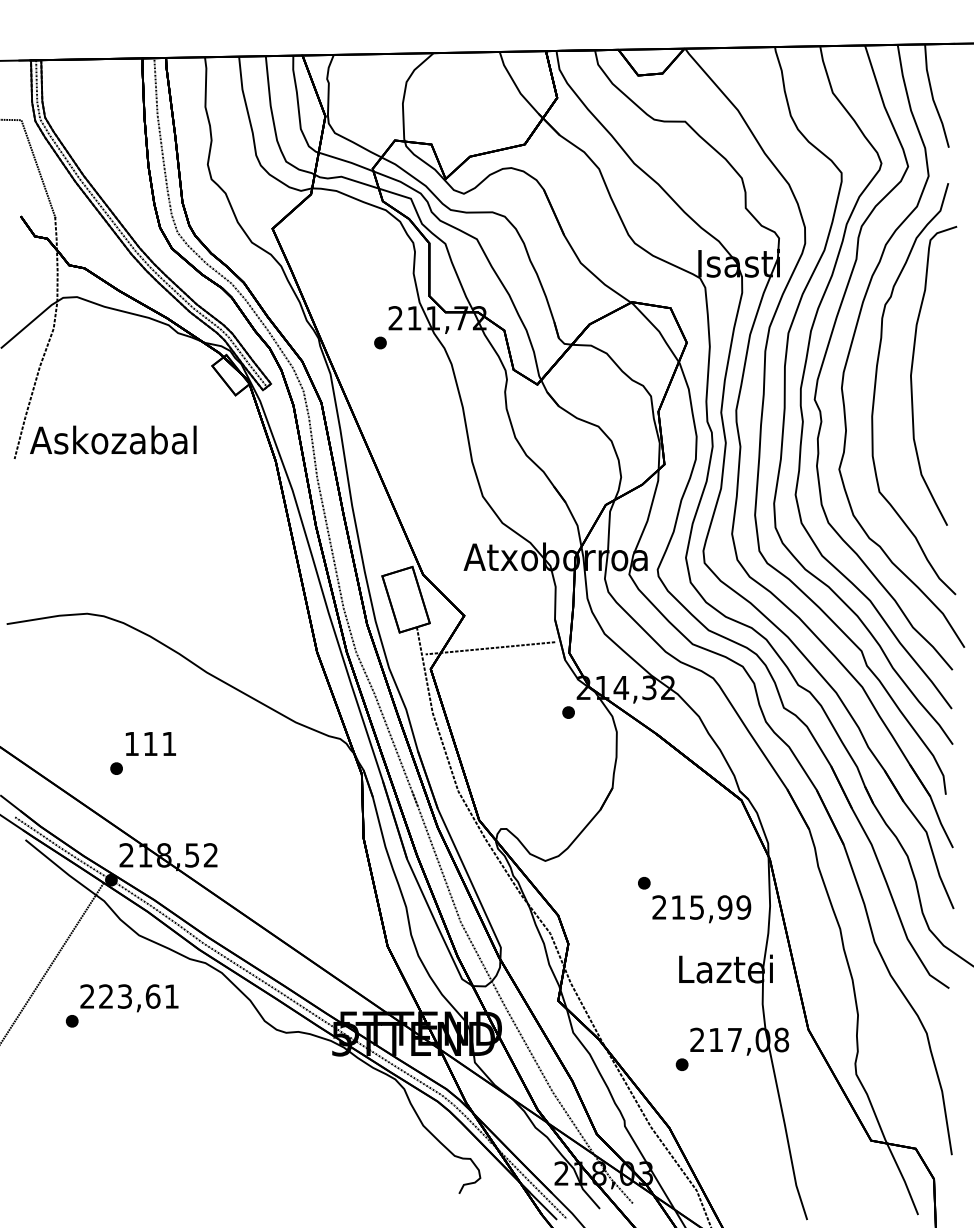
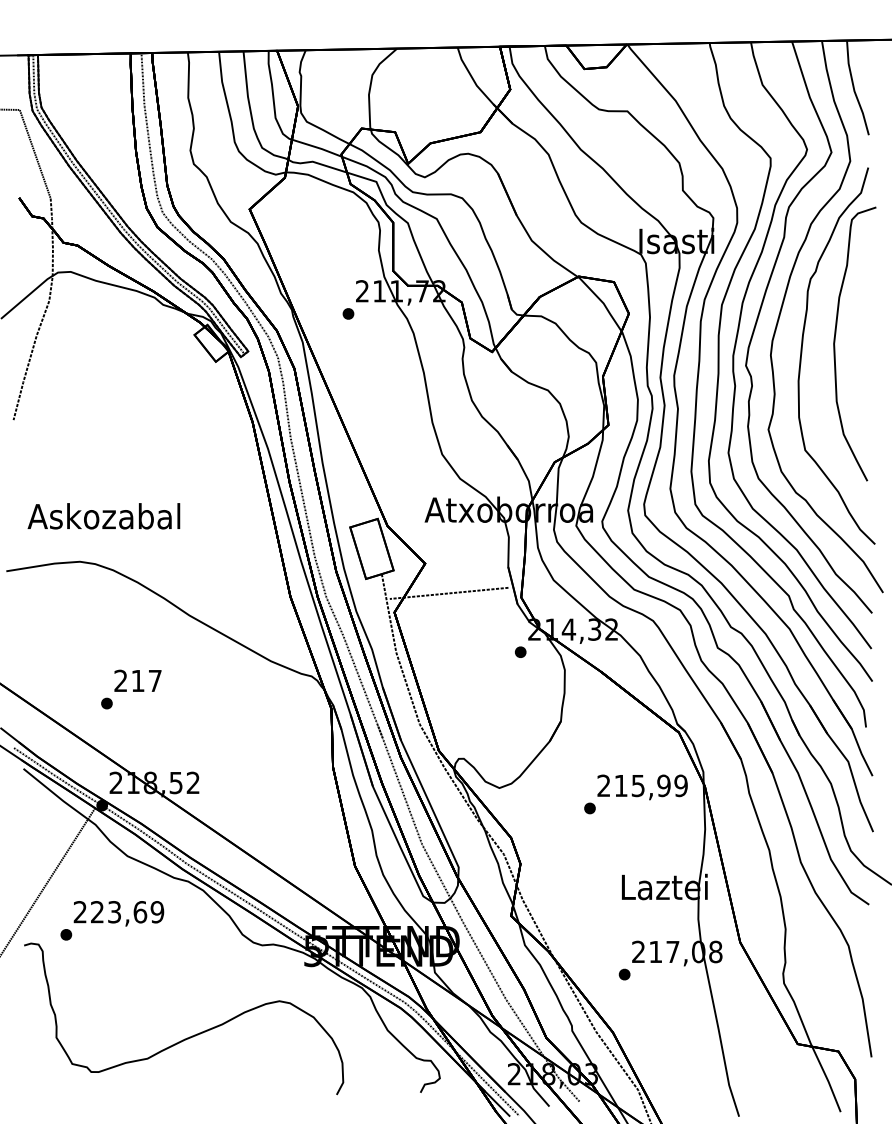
text: (113, 439) -> (104, 515), moved
text: (150, 743) -> (137, 680), 111 -> 217
text: (701, 909) -> (642, 787), moved
text: (171, 996) -> (157, 912), 223,61 -> 223,69
curve: (206, 1132) -> (189, 1036), added

